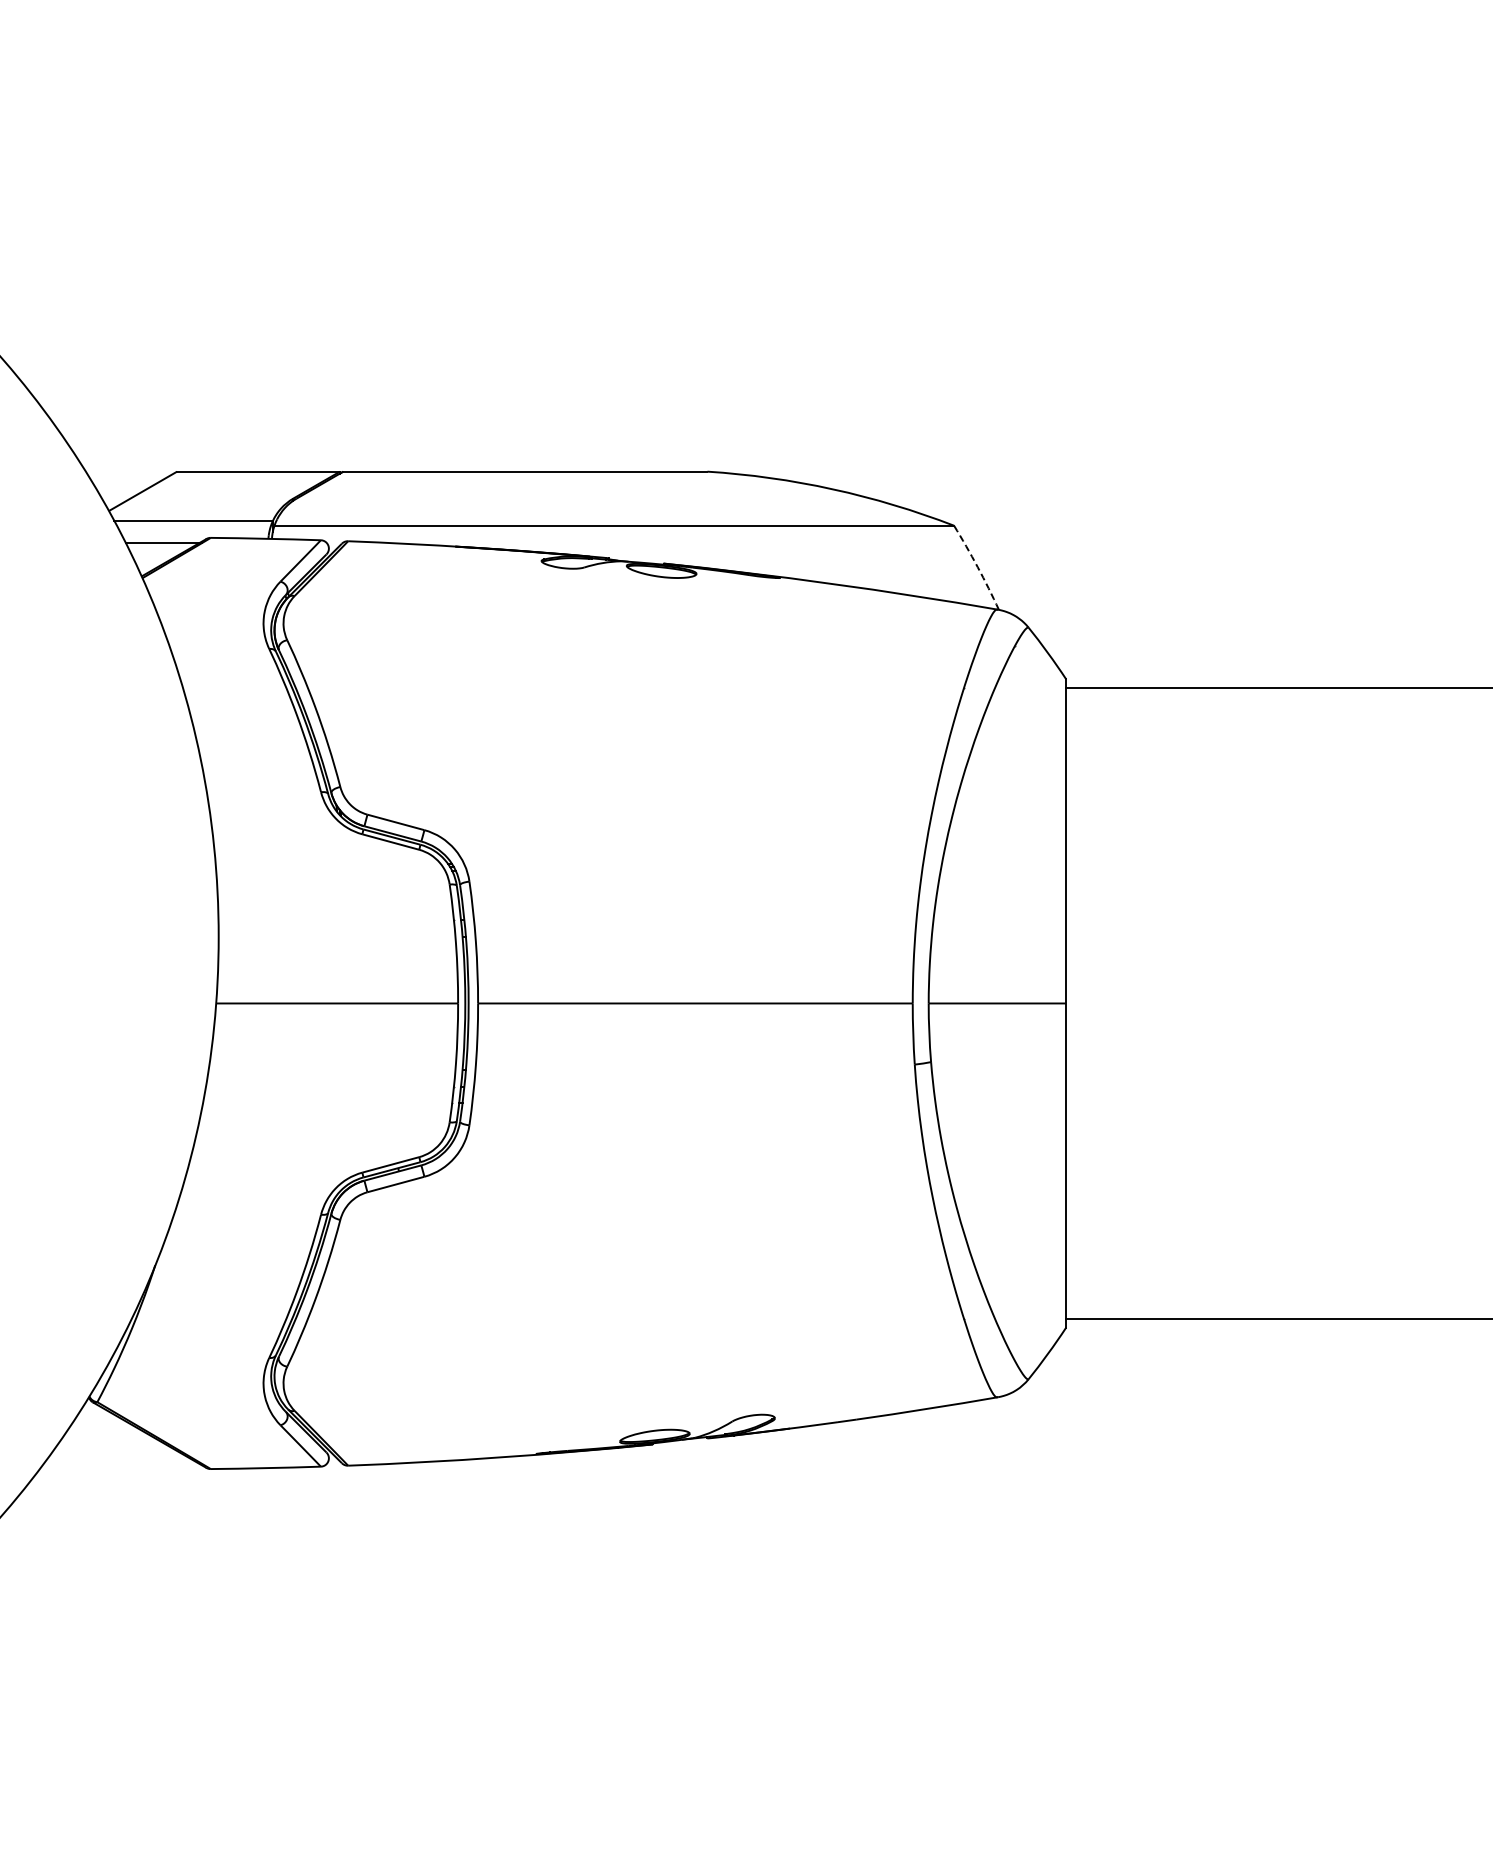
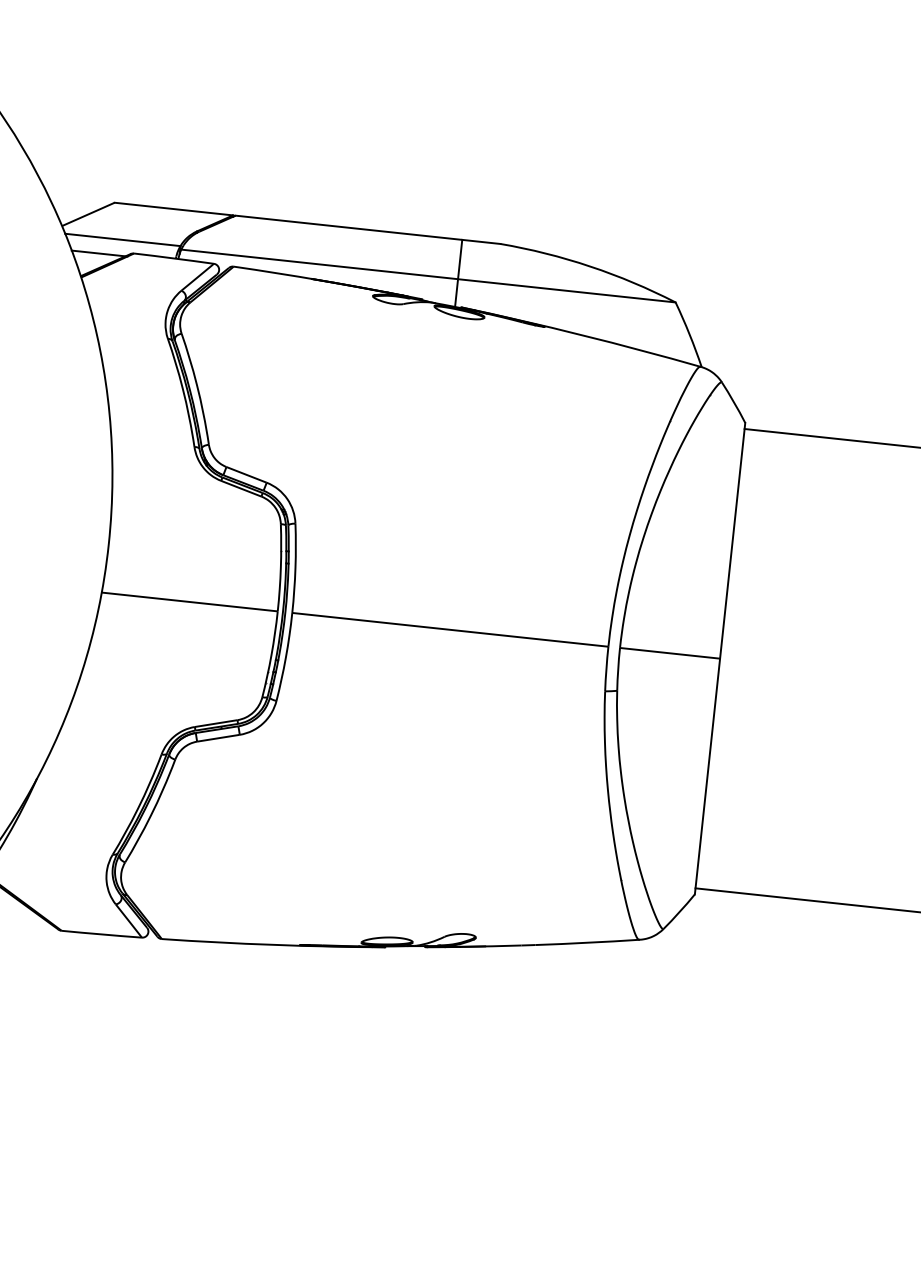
line: (654, 517) -> (458, 273), added
arc: (977, 567) -> (689, 334), dashed -> solid

